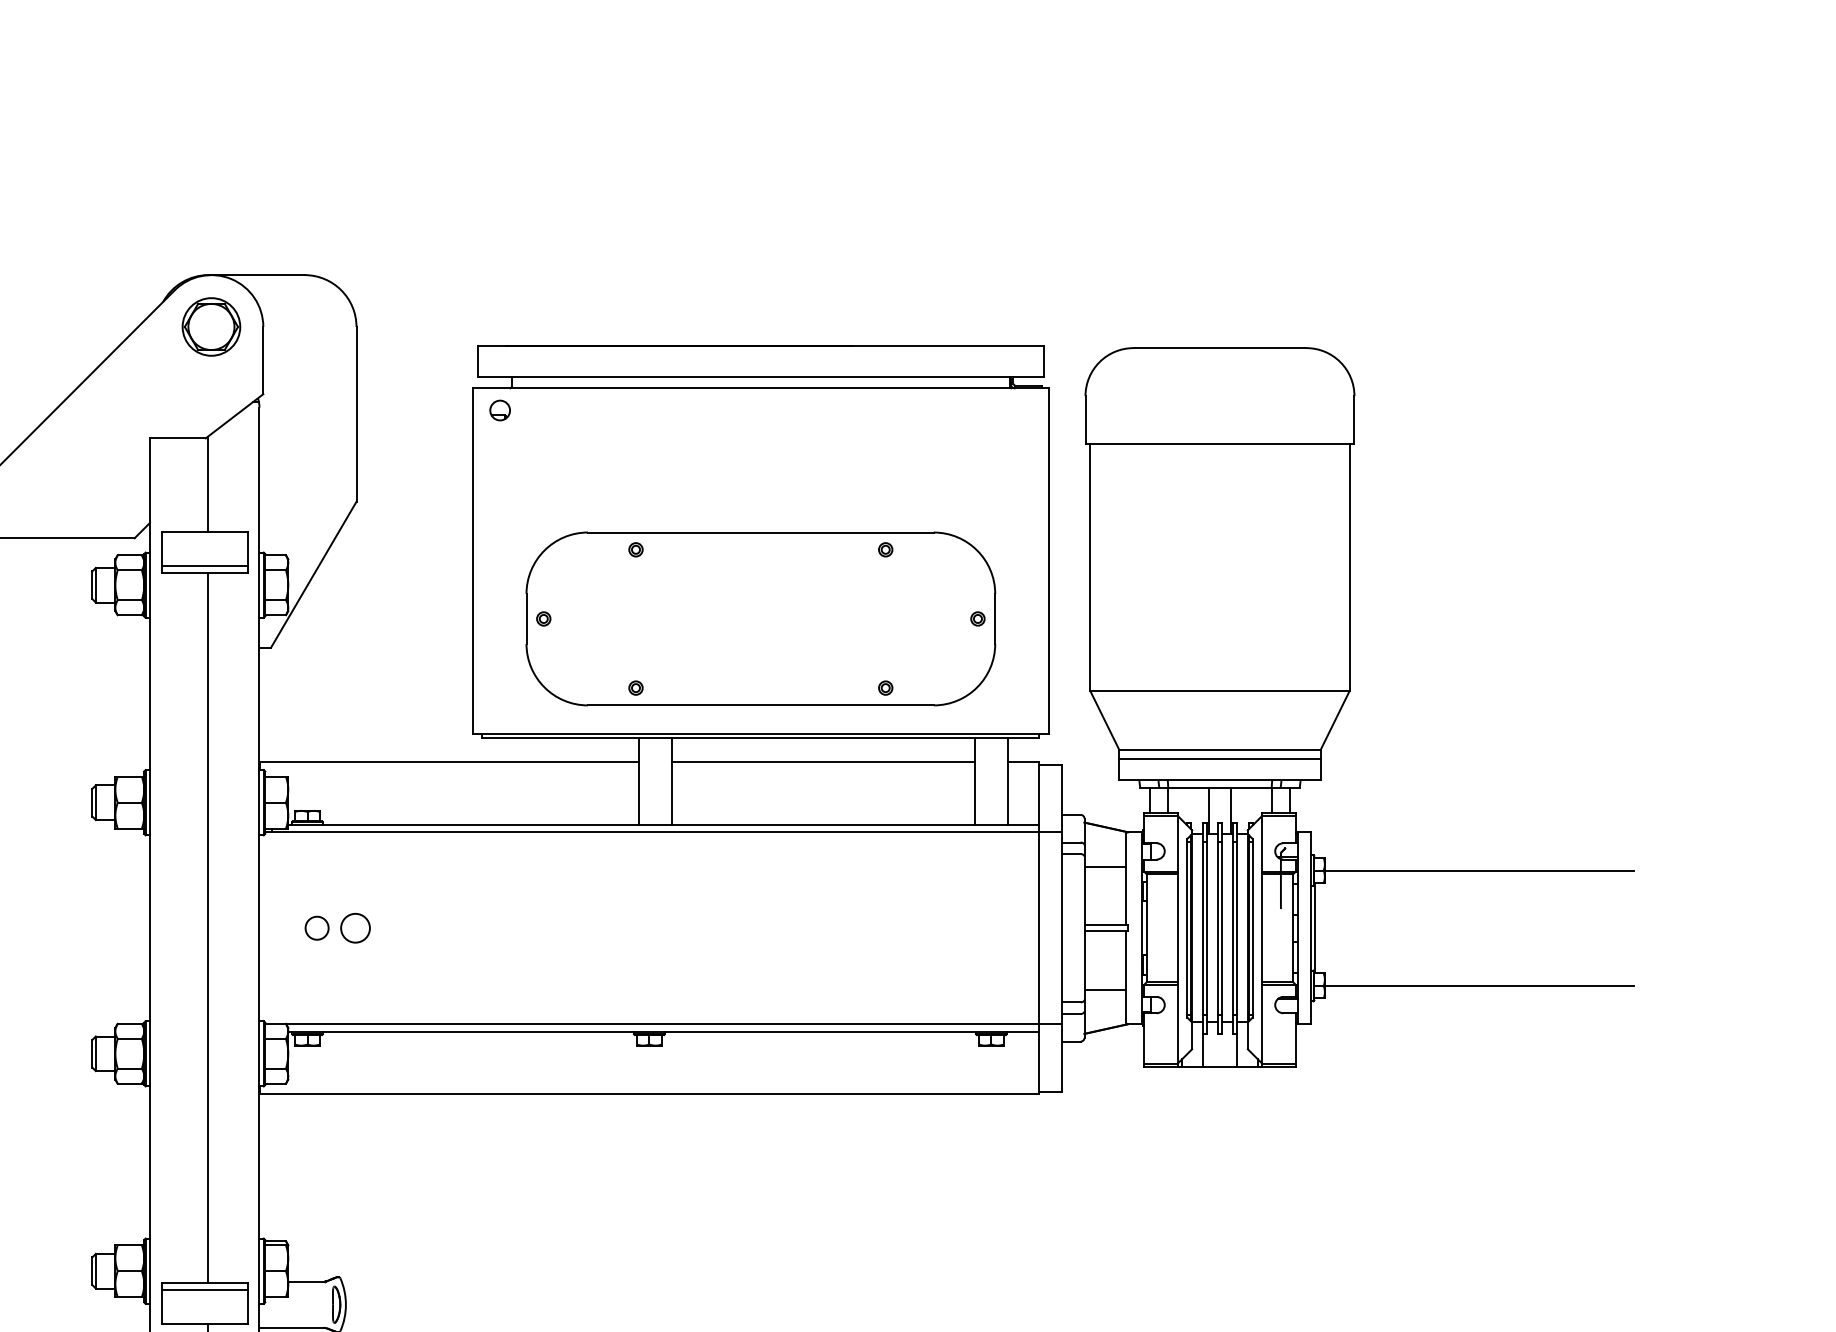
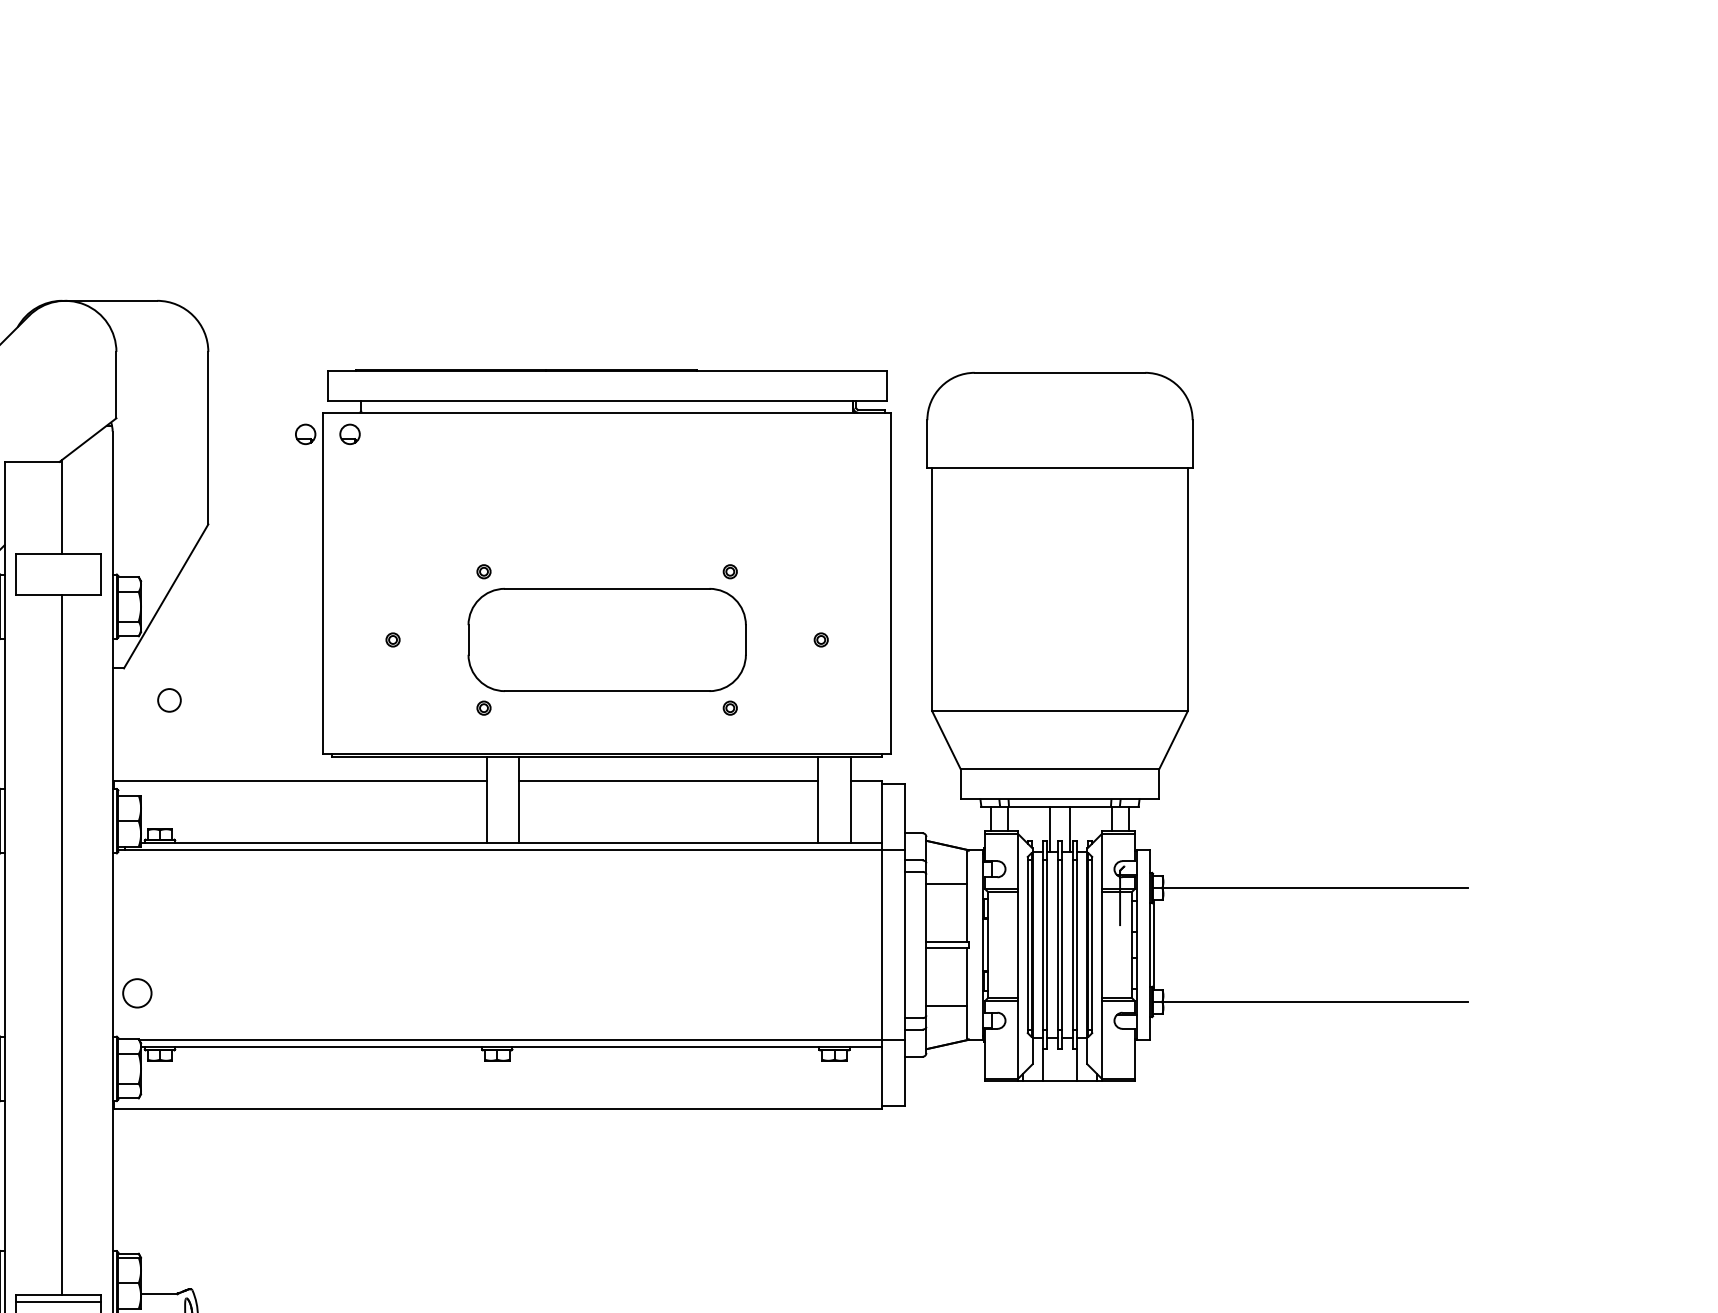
part: (211, 326) -> (65, 351), removed
part: (454, 410) -> (304, 434), added
line: (204, 566) -> (58, 588), removed
part: (760, 618) -> (606, 639), size x0.6
line: (1219, 759) -> (1059, 778), removed
circle: (316, 927) -> (168, 699), moved
circle: (355, 928) -> (137, 993), moved

